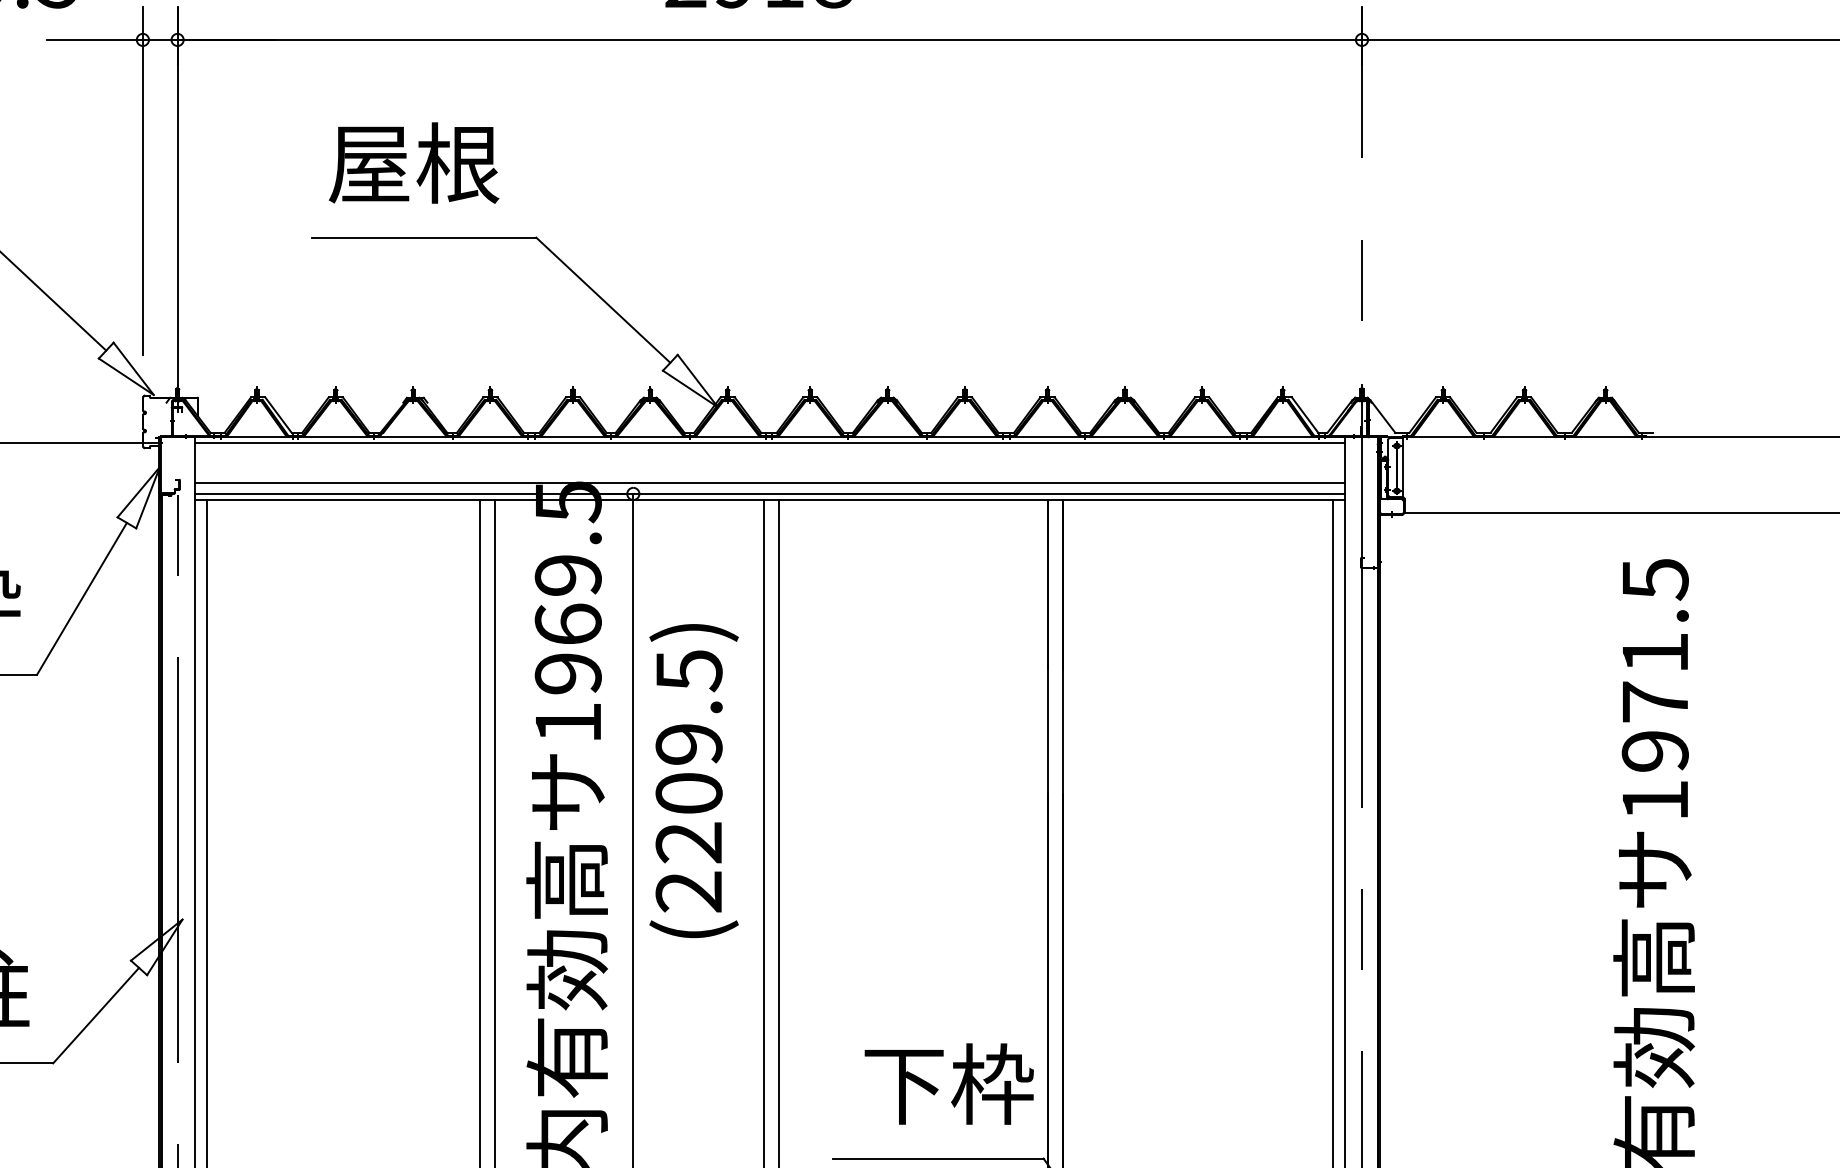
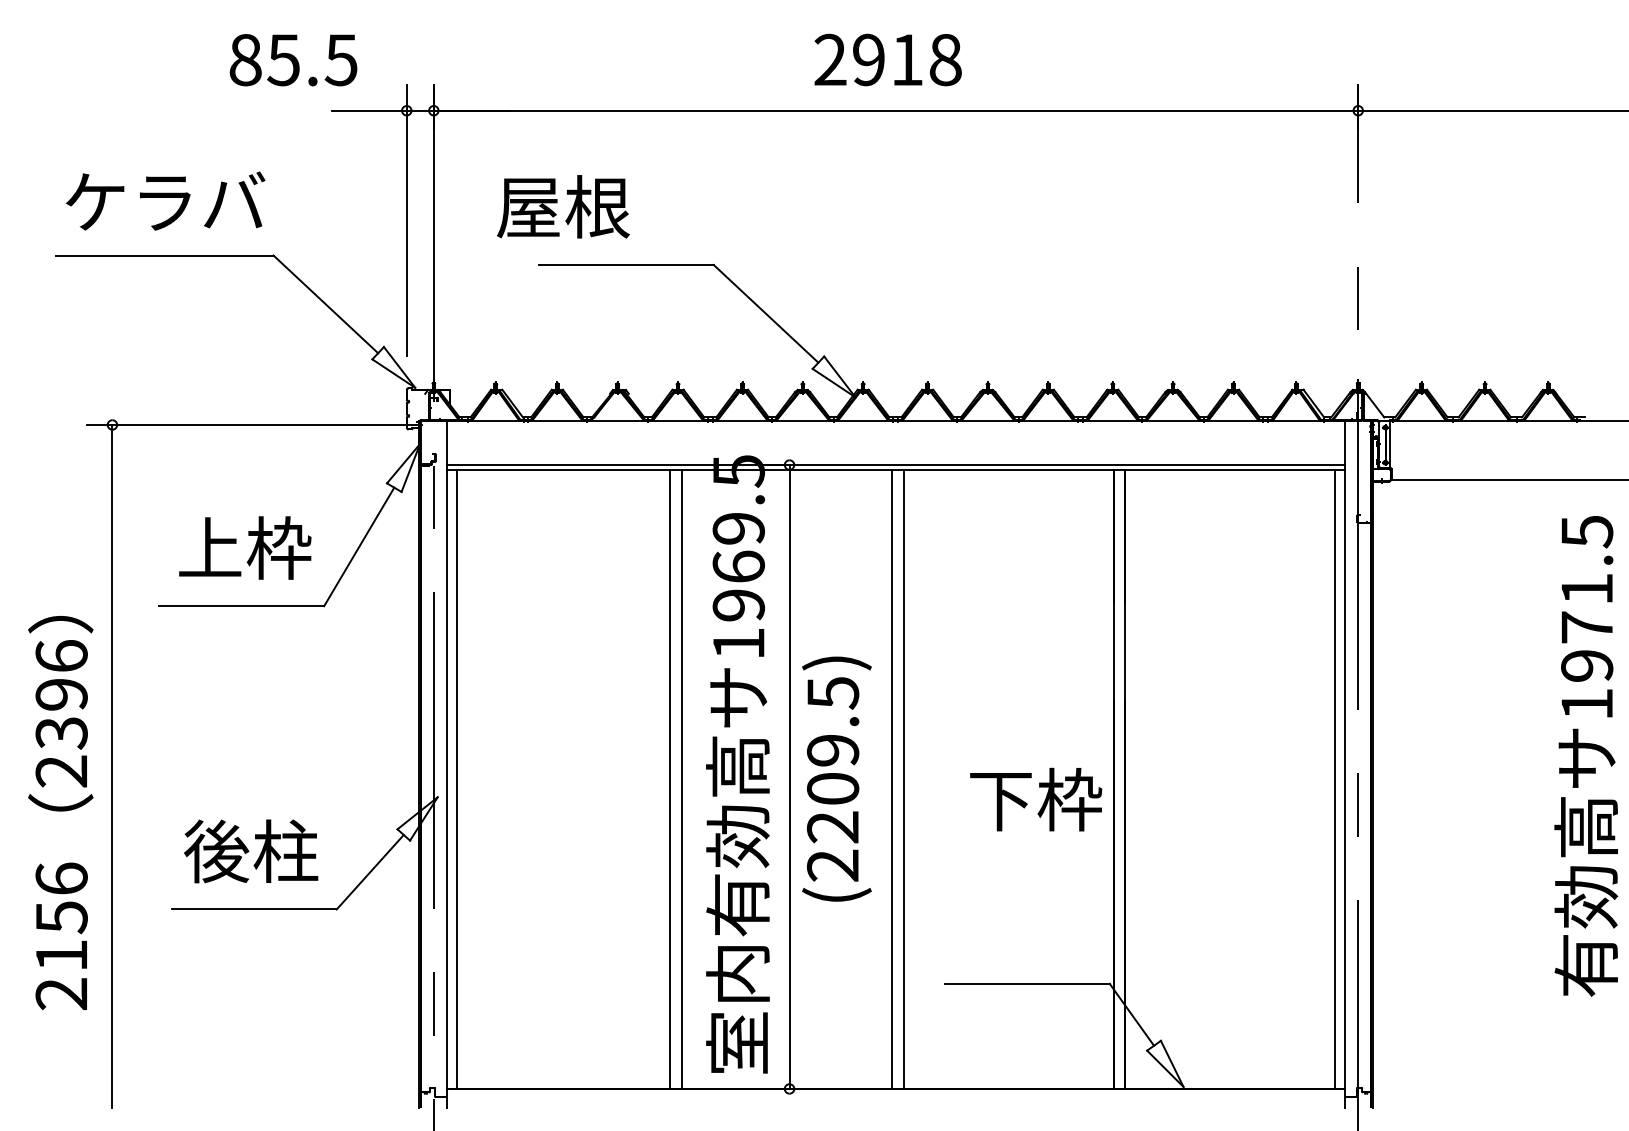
text: (414, 162) -> (563, 206), moved
line: (769, 443) -> (895, 425), removed
line: (769, 482) -> (895, 456), removed
text: (693, 780) -> (836, 778), moved
text: (949, 1083) -> (1036, 799), moved

